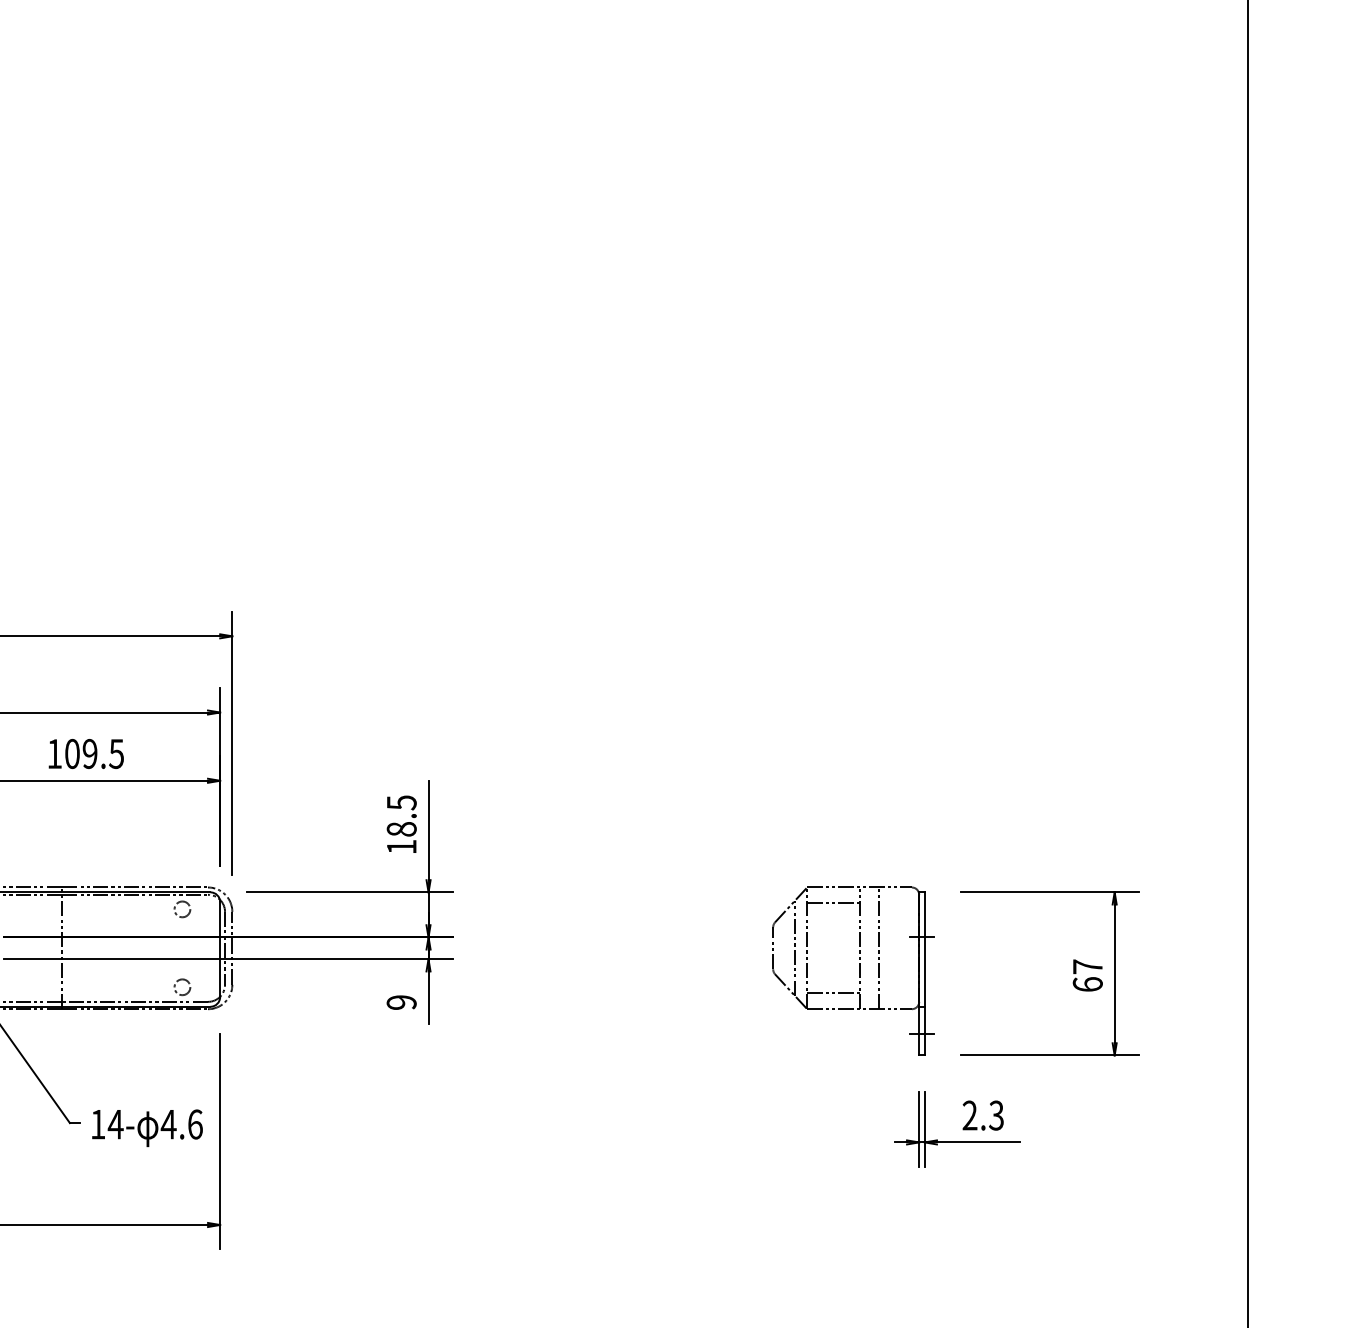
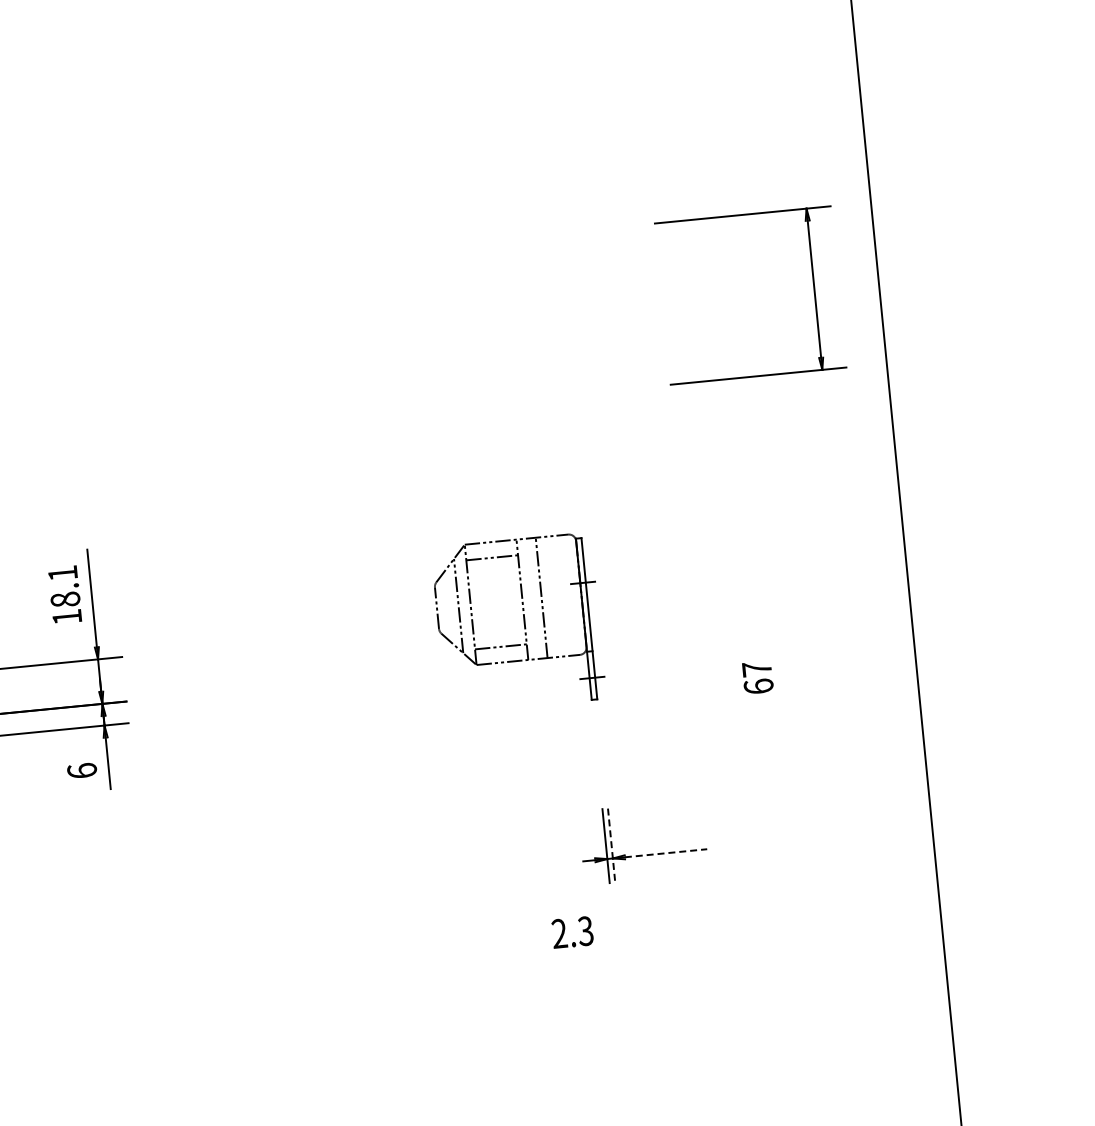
text: (401, 802) -> (62, 573), 18.5 -> 18.1
part: (853, 970) -> (518, 622), moved
part: (1114, 973) -> (814, 288), moved
text: (401, 1002) -> (82, 770), 9 -> 6
text: (982, 1115) -> (571, 932), moved
line: (924, 1129) -> (611, 845), solid -> dashed
line: (978, 1142) -> (665, 853), solid -> dashed

